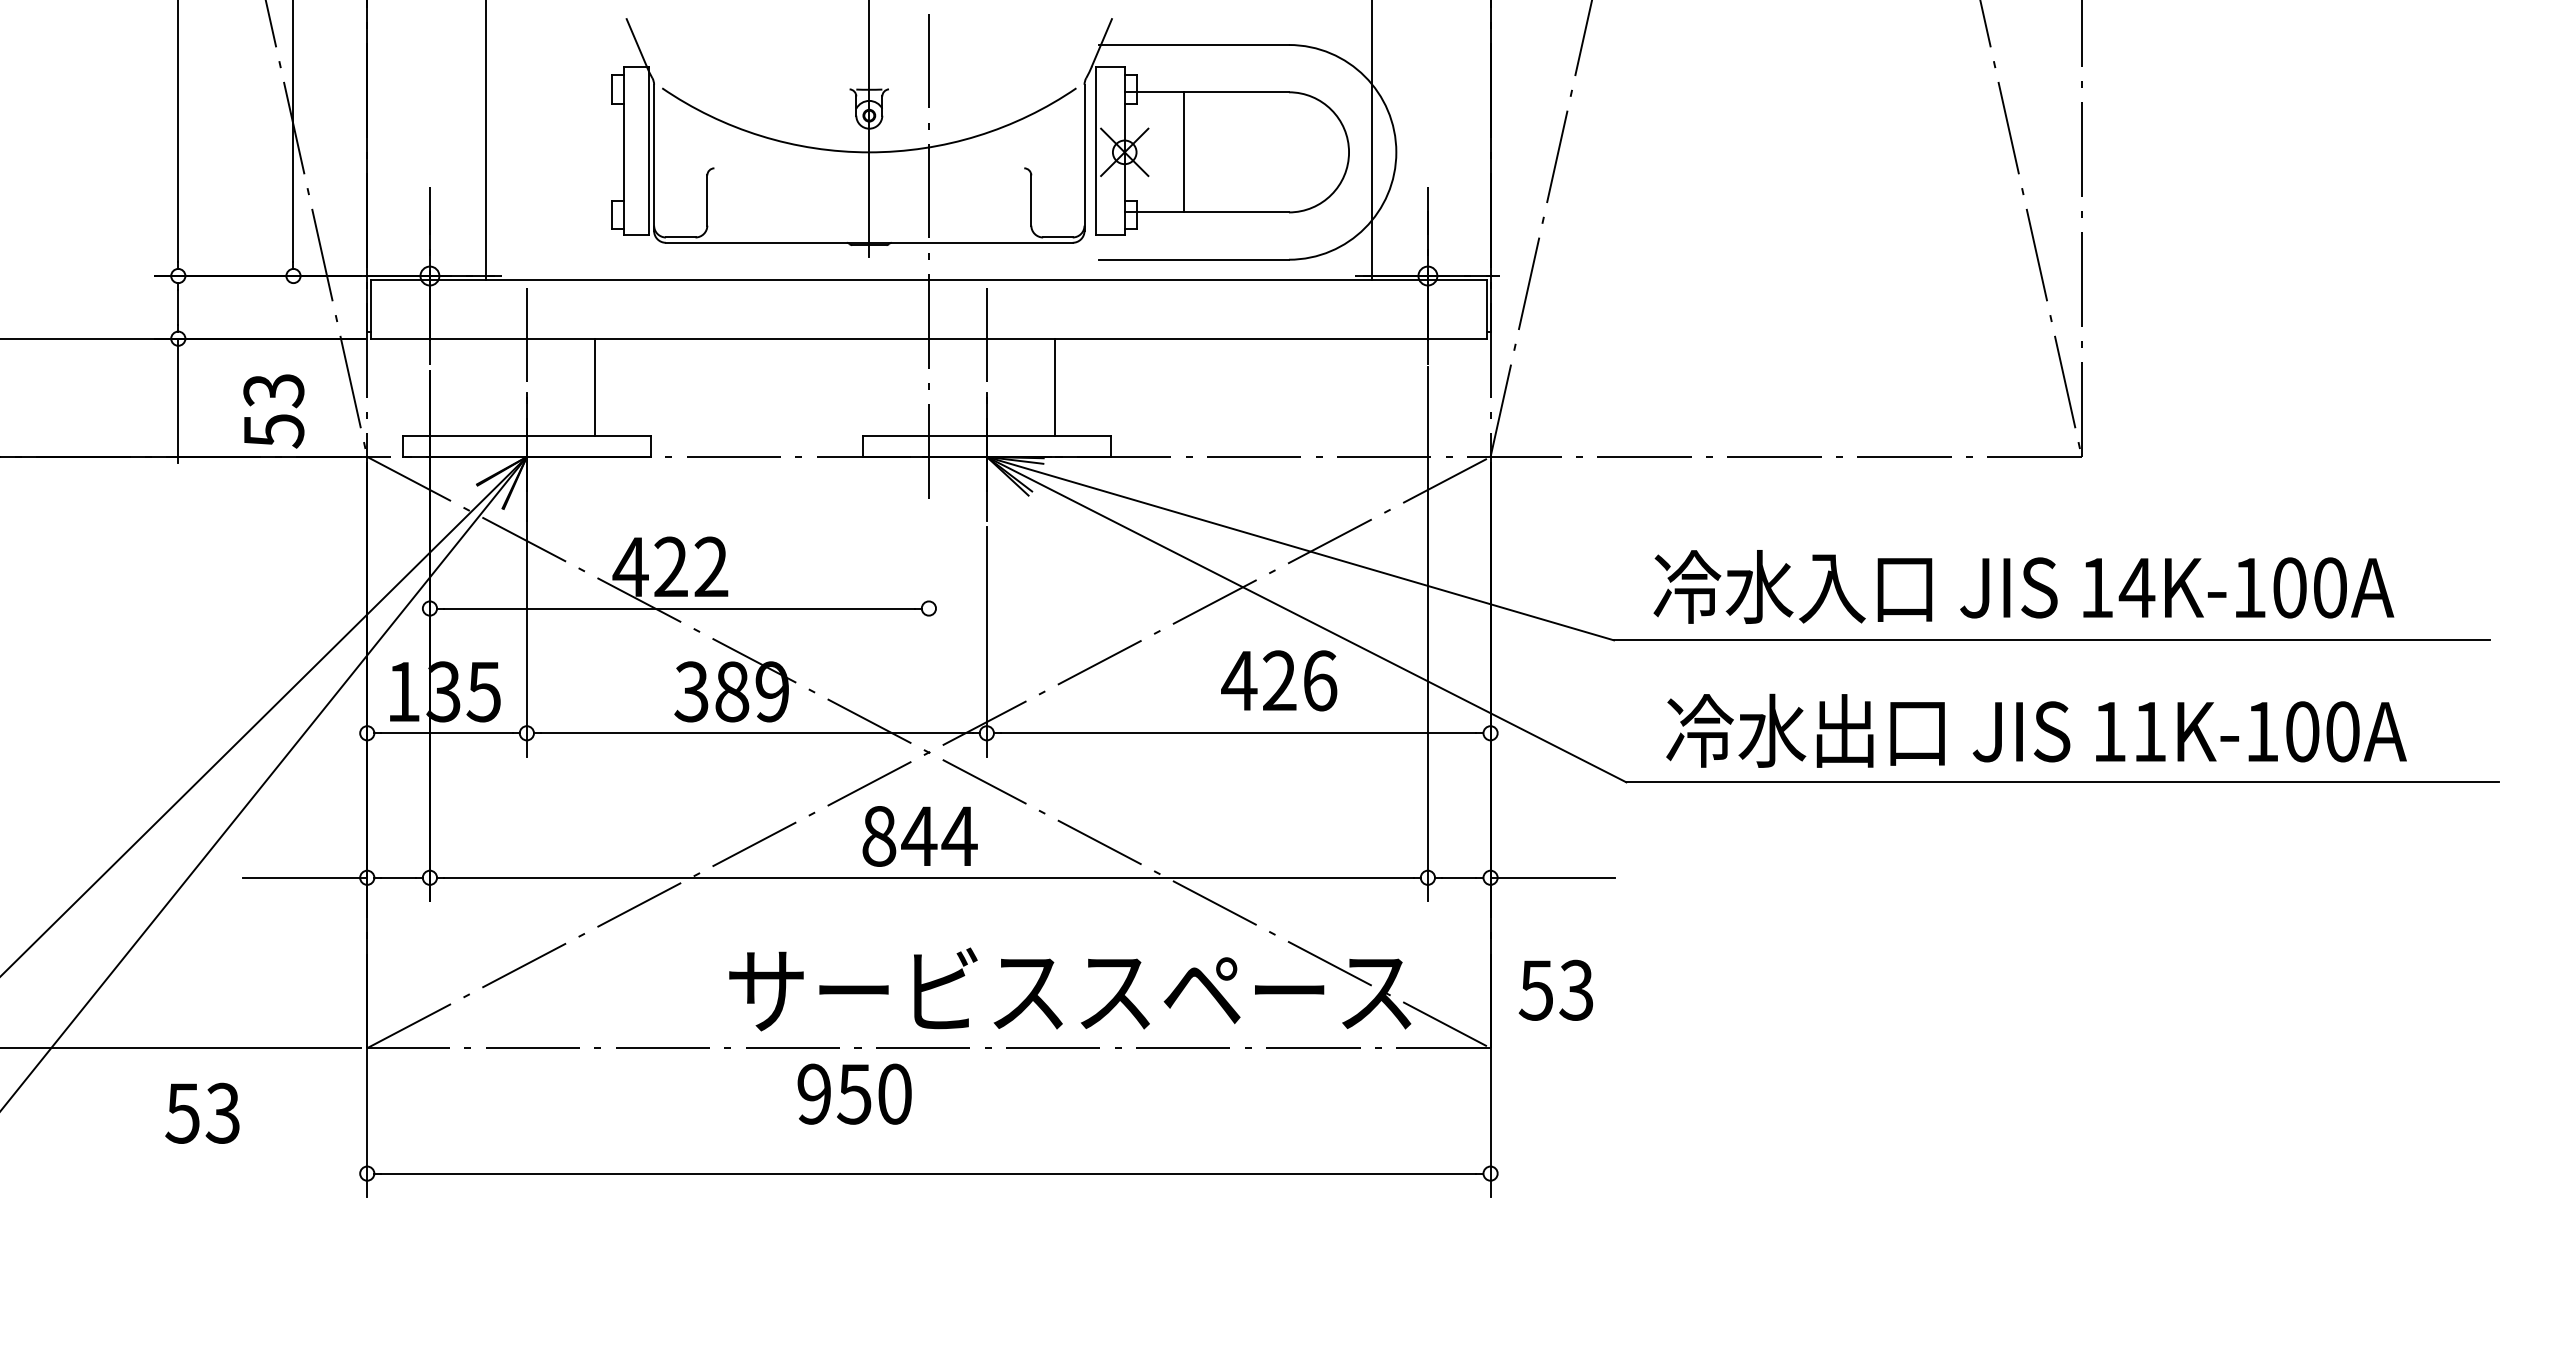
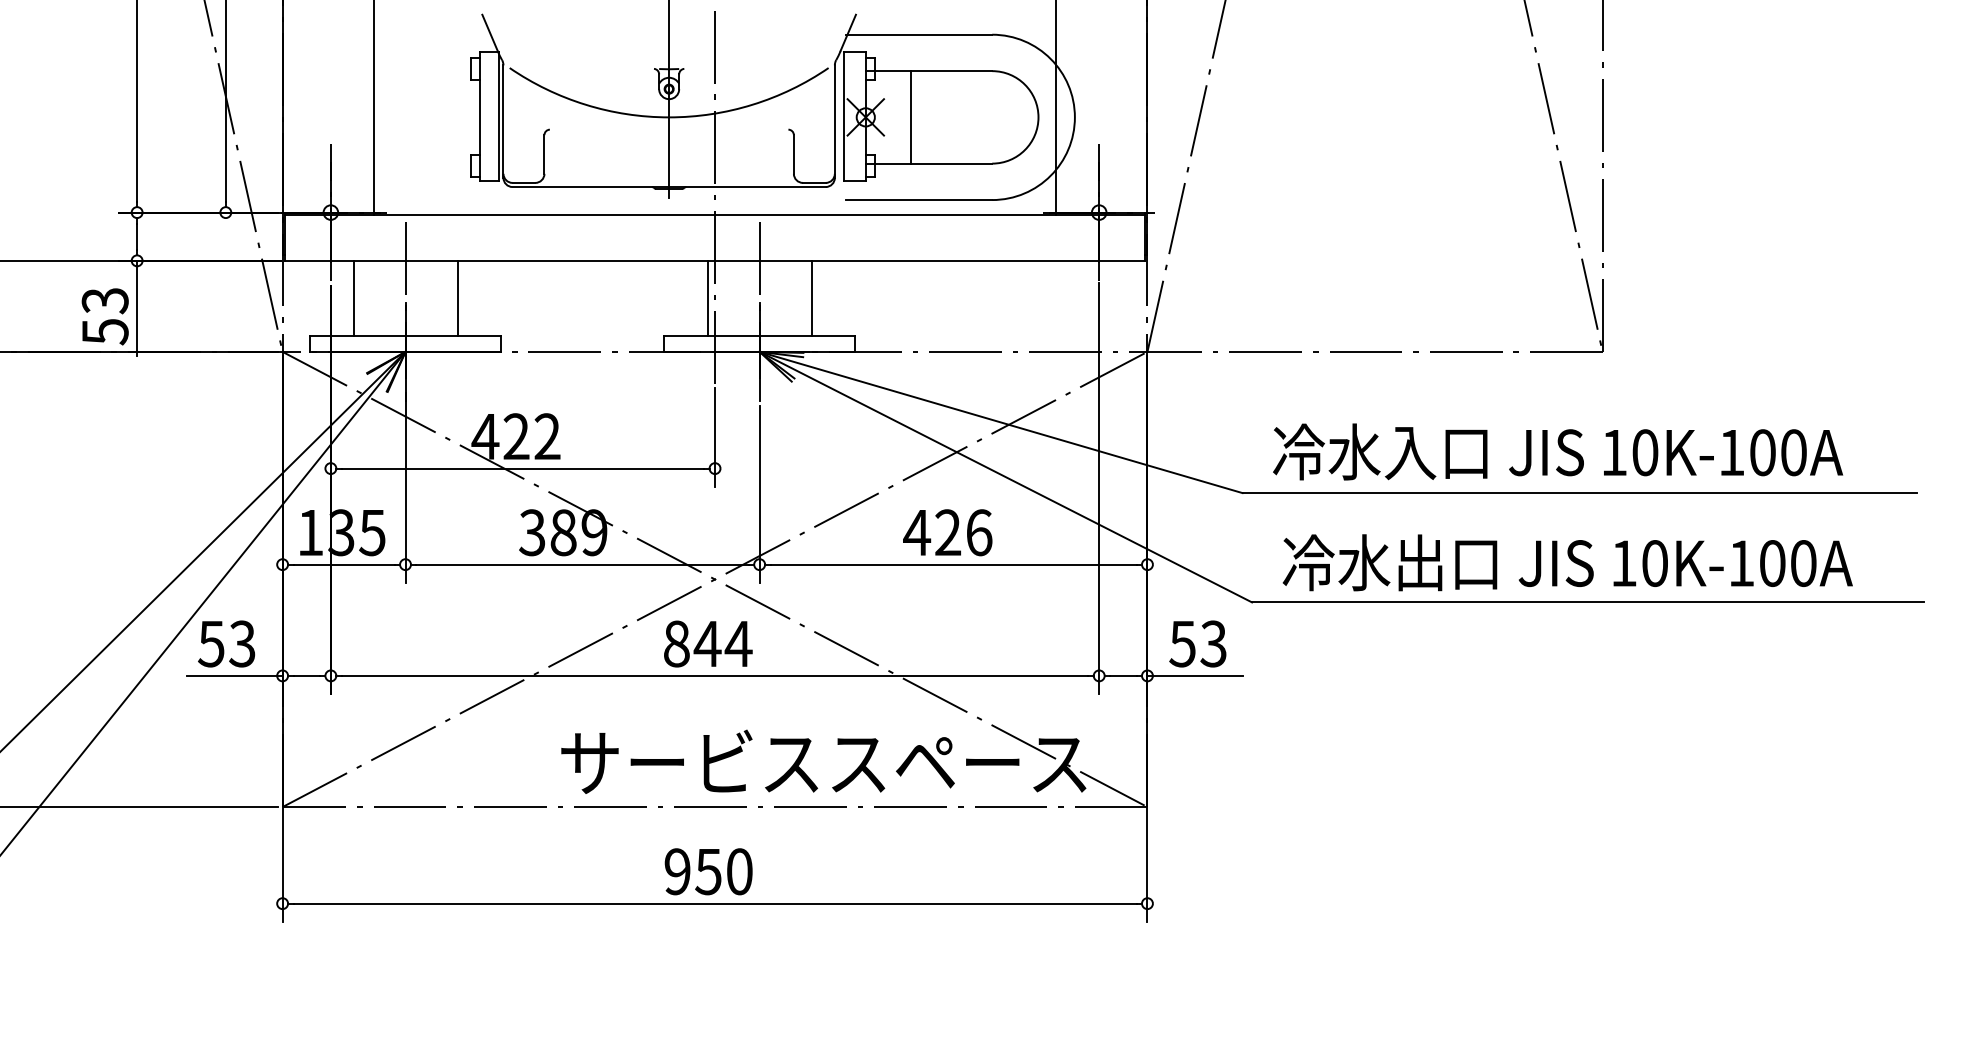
line: (459, 386) -> (353, 297), added
line: (919, 386) -> (707, 297), added
text: (273, 411) -> (104, 316), moved
line: (928, 568) -> (714, 437), added
text: (2136, 587) -> (1644, 452), 14K-100A -> 10K-100A
text: (1279, 680) -> (948, 532), moved
text: (2149, 731) -> (1654, 563), 11K-100A -> 10K-100A
text: (1555, 989) -> (1197, 643), moved
text: (854, 1093) -> (708, 871), moved
text: (202, 1112) -> (226, 643), moved

